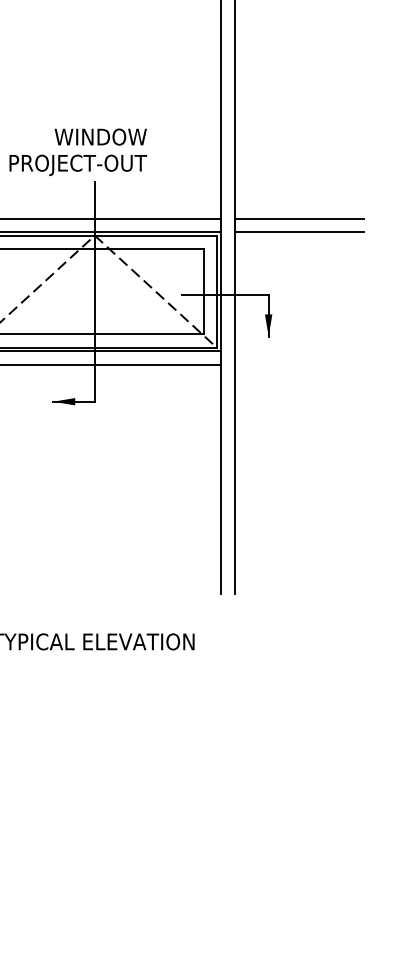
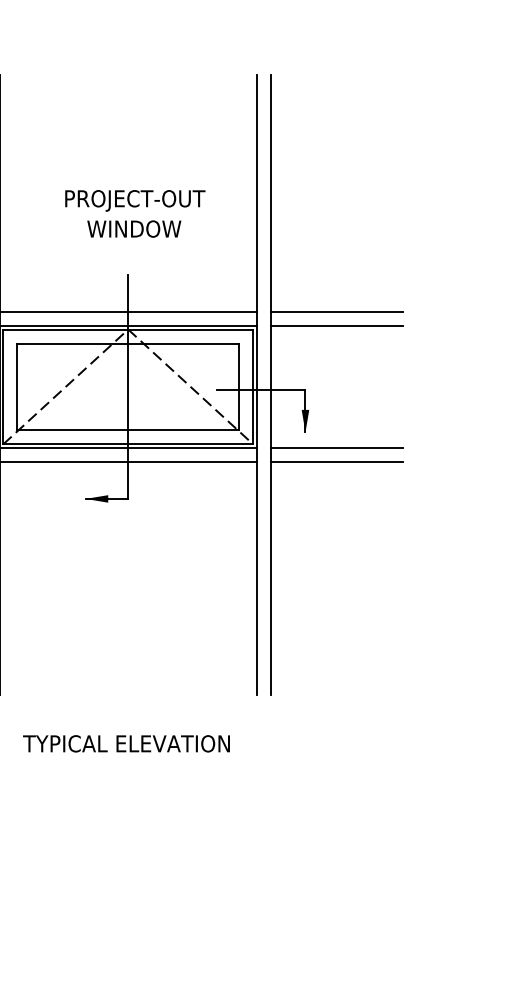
text: (78, 164) -> (135, 200), moved
line: (299, 351) -> (336, 447), added
line: (299, 365) -> (336, 461), added

